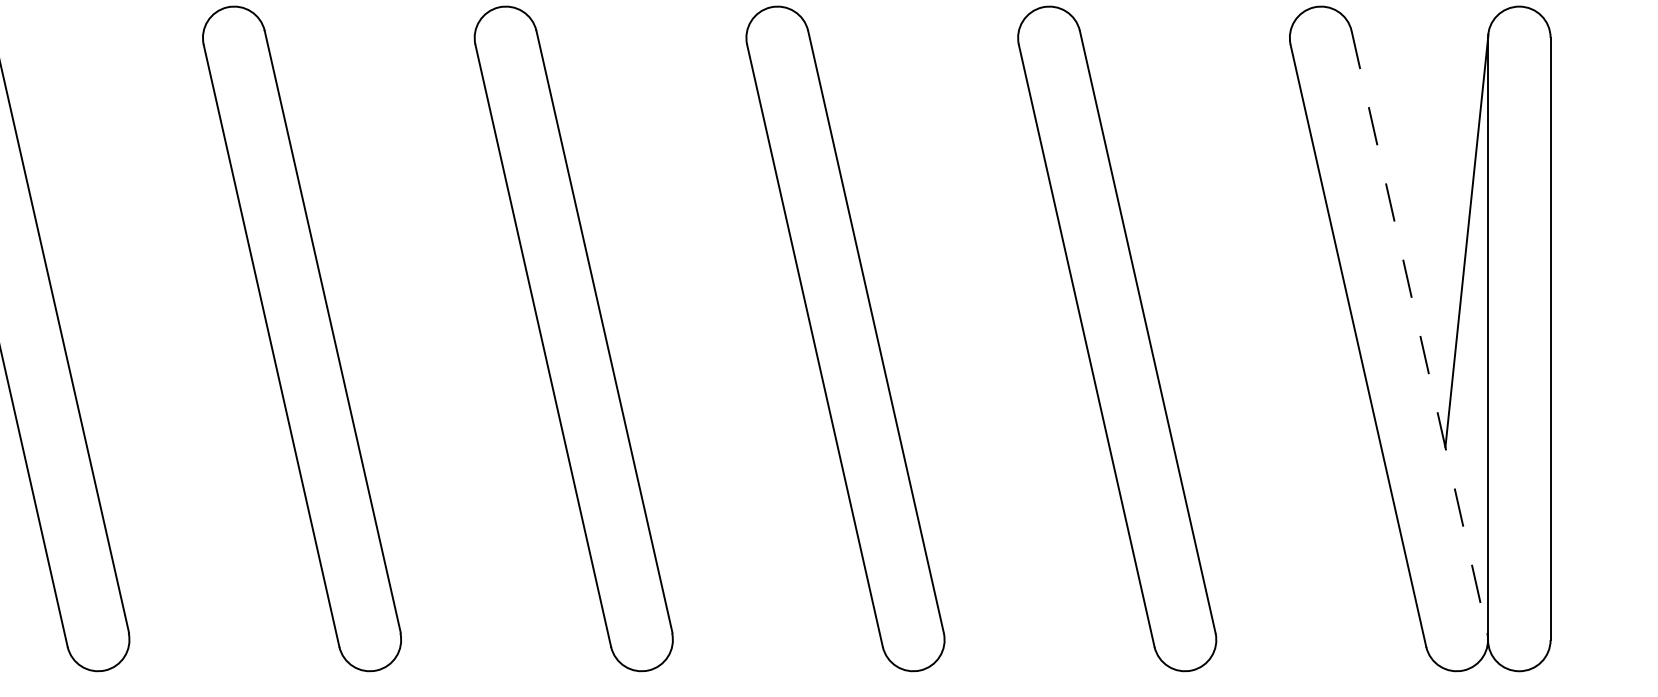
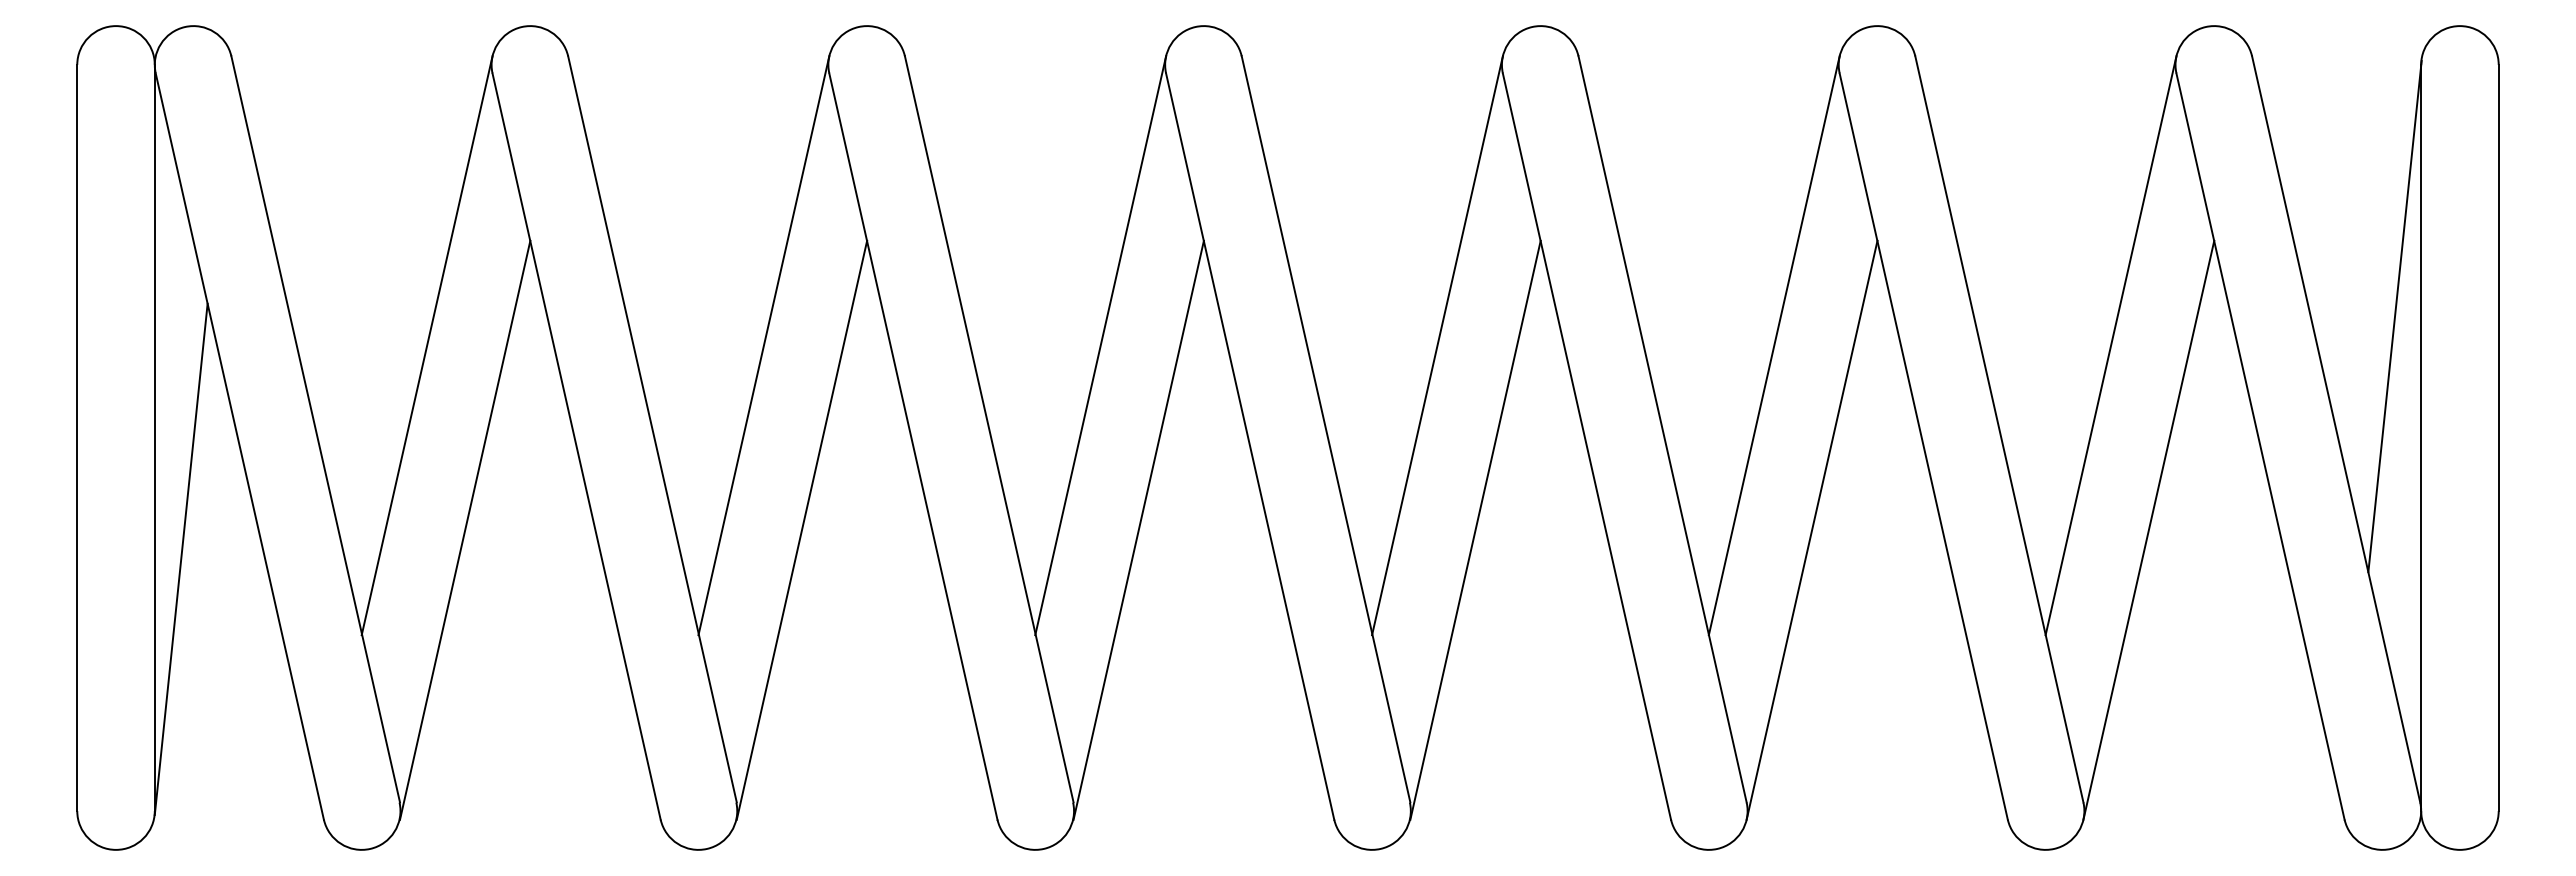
line: (150, 264) -> (763, 345), added
line: (422, 264) -> (1100, 345), added
line: (694, 264) -> (1437, 345), added
line: (965, 264) -> (1773, 345), added
line: (1237, 264) -> (2110, 345), added
line: (1419, 332) -> (2336, 429), dashed -> solid
line: (181, 412) -> (801, 529), added
line: (453, 412) -> (1138, 529), added
line: (725, 412) -> (1475, 529), added
line: (996, 412) -> (1811, 529), added
line: (1268, 412) -> (2148, 529), added

